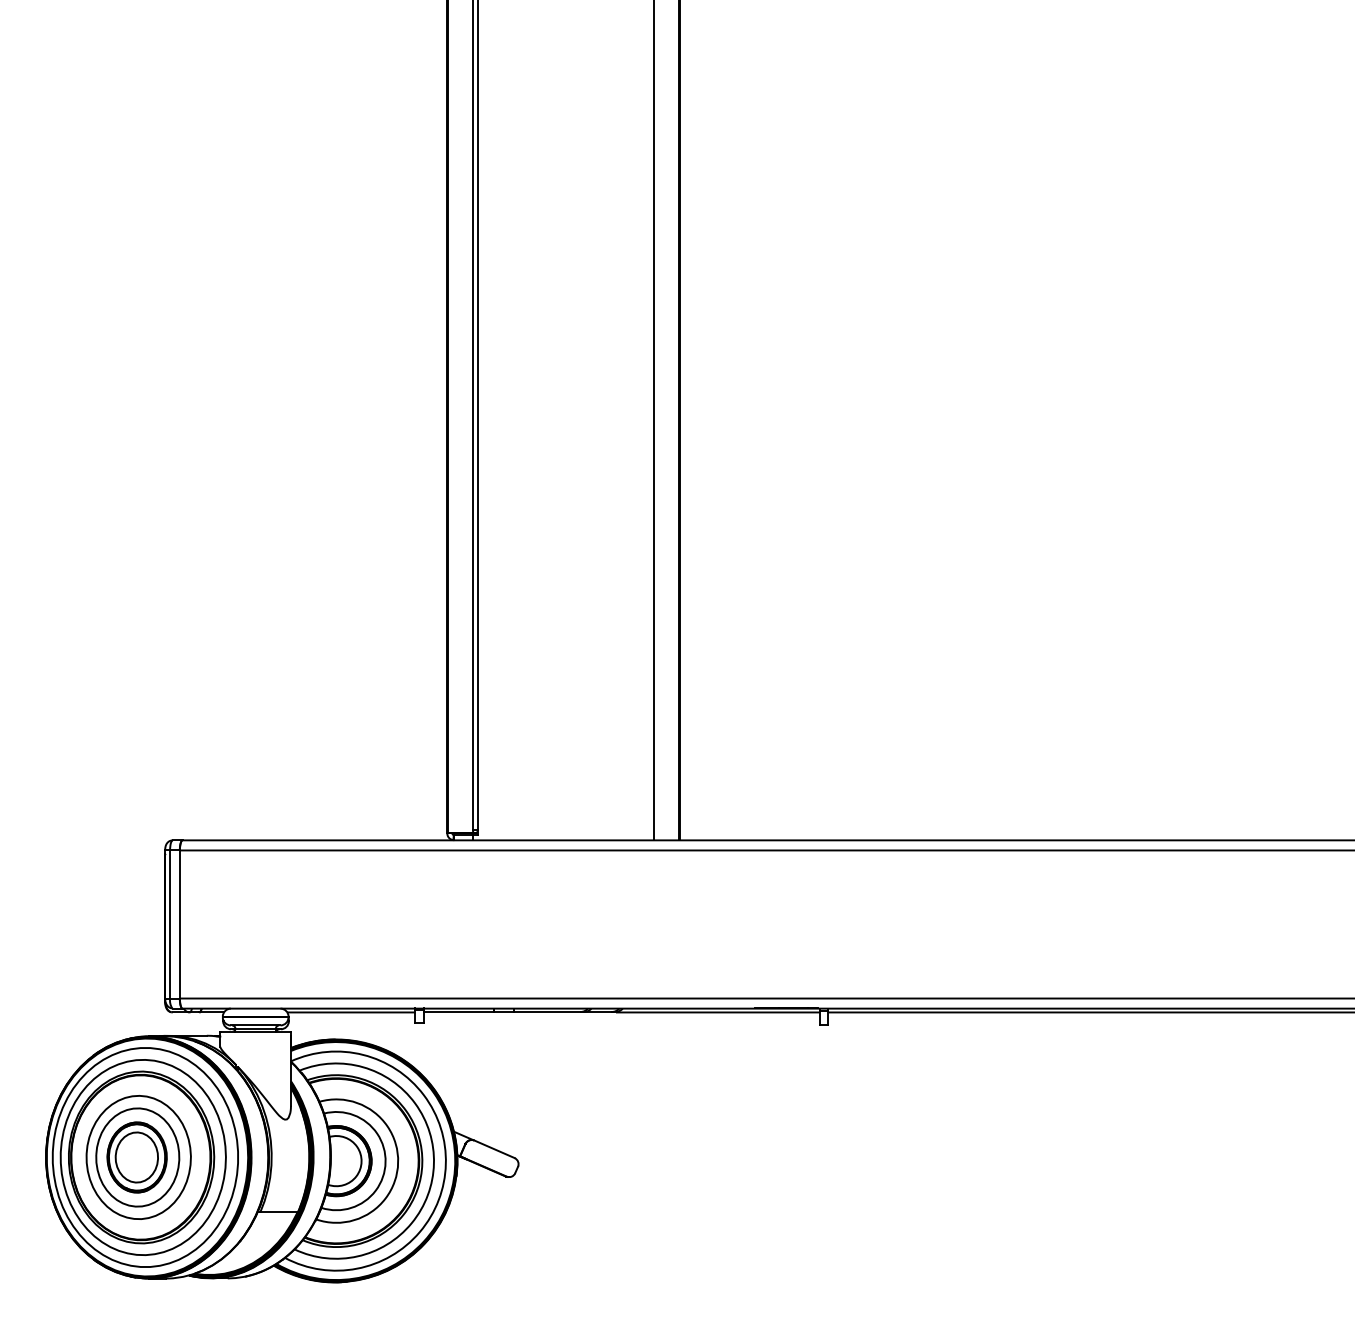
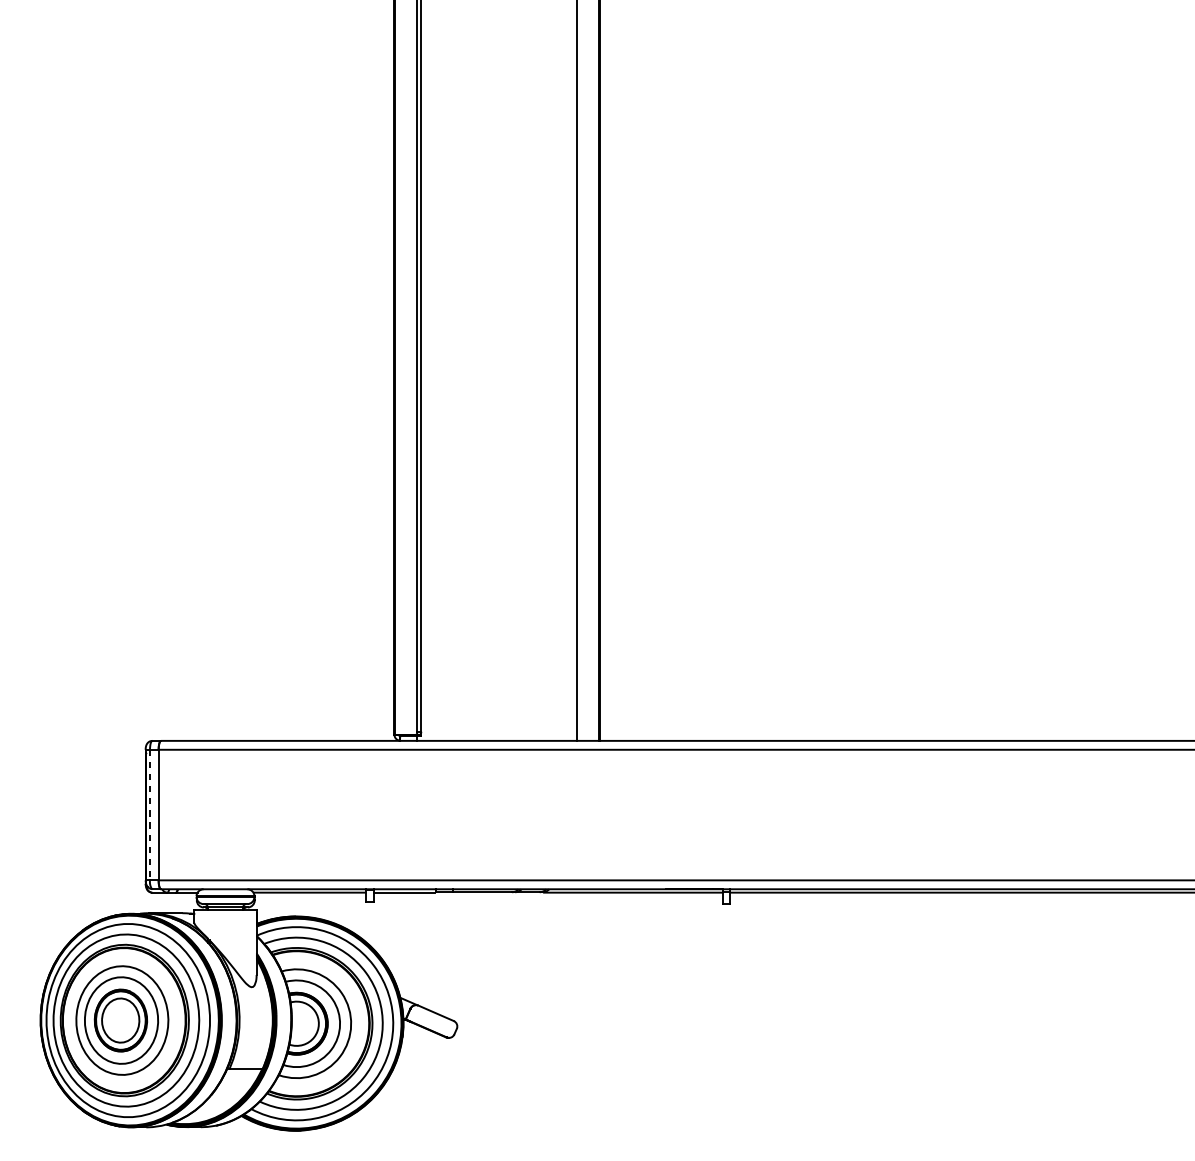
line: (170, 924) -> (150, 815), solid -> dashed

